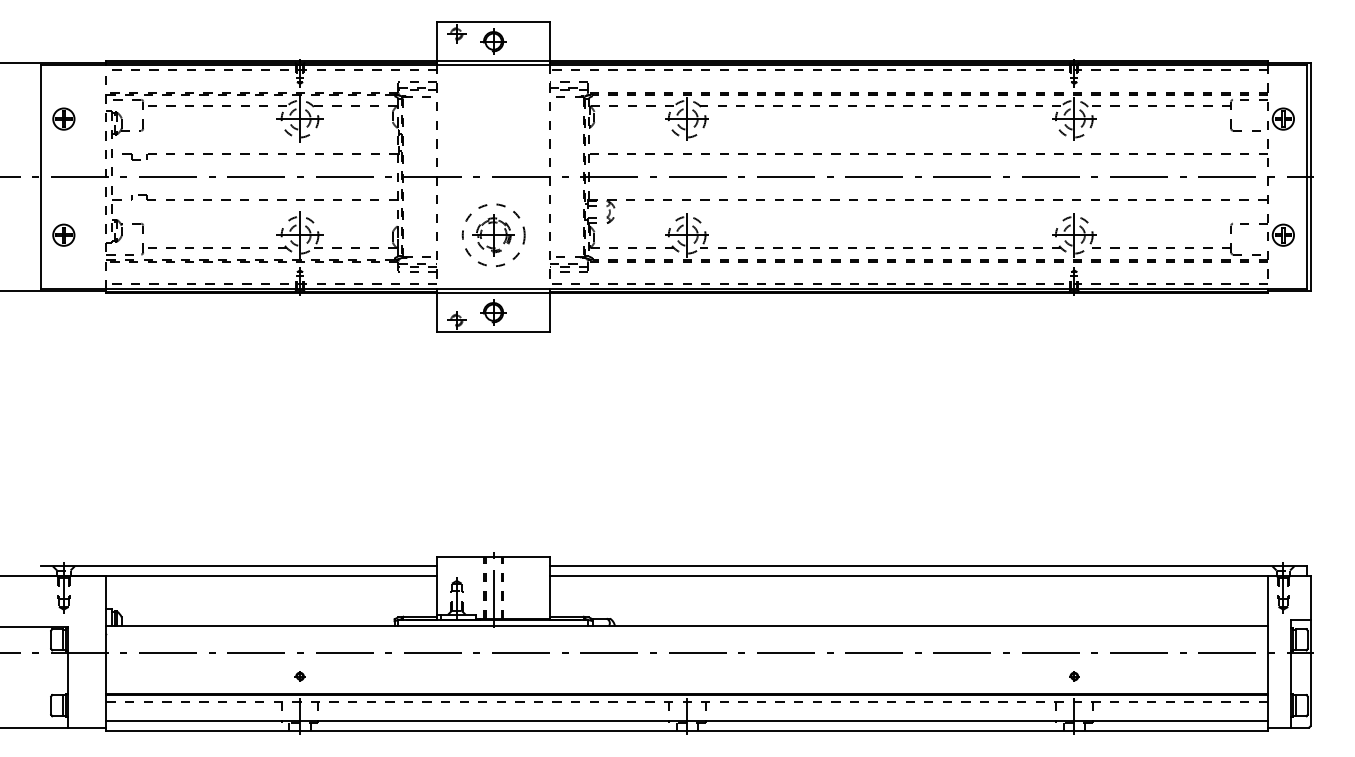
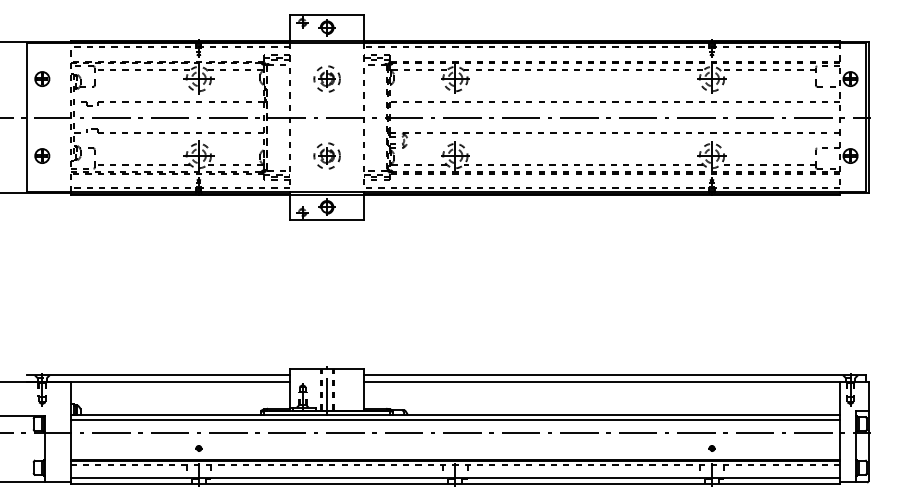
part: (492, 118) -> (326, 78), added
part: (492, 234) -> (326, 155), size x0.62
line: (687, 634) -> (455, 420), added

